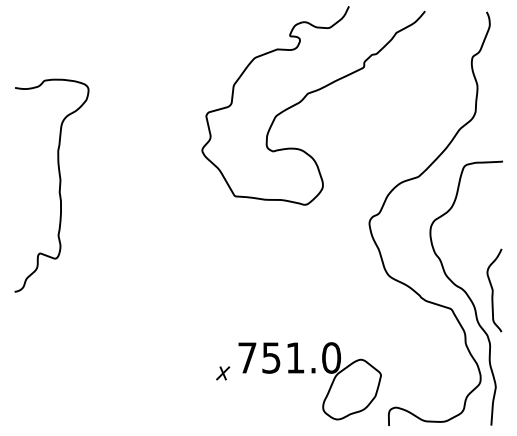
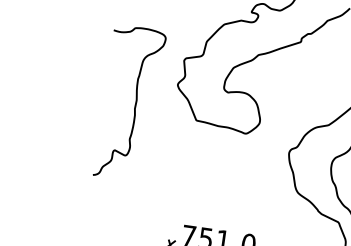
curve: (59, 185) -> (135, 104), moved

